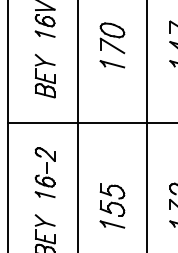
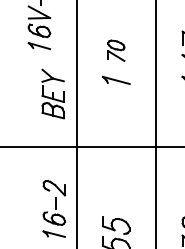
part: (112, 38) -> (116, 50), size x0.6
part: (44, 75) -> (52, 93), moved
part: (44, 172) -> (53, 208), moved

